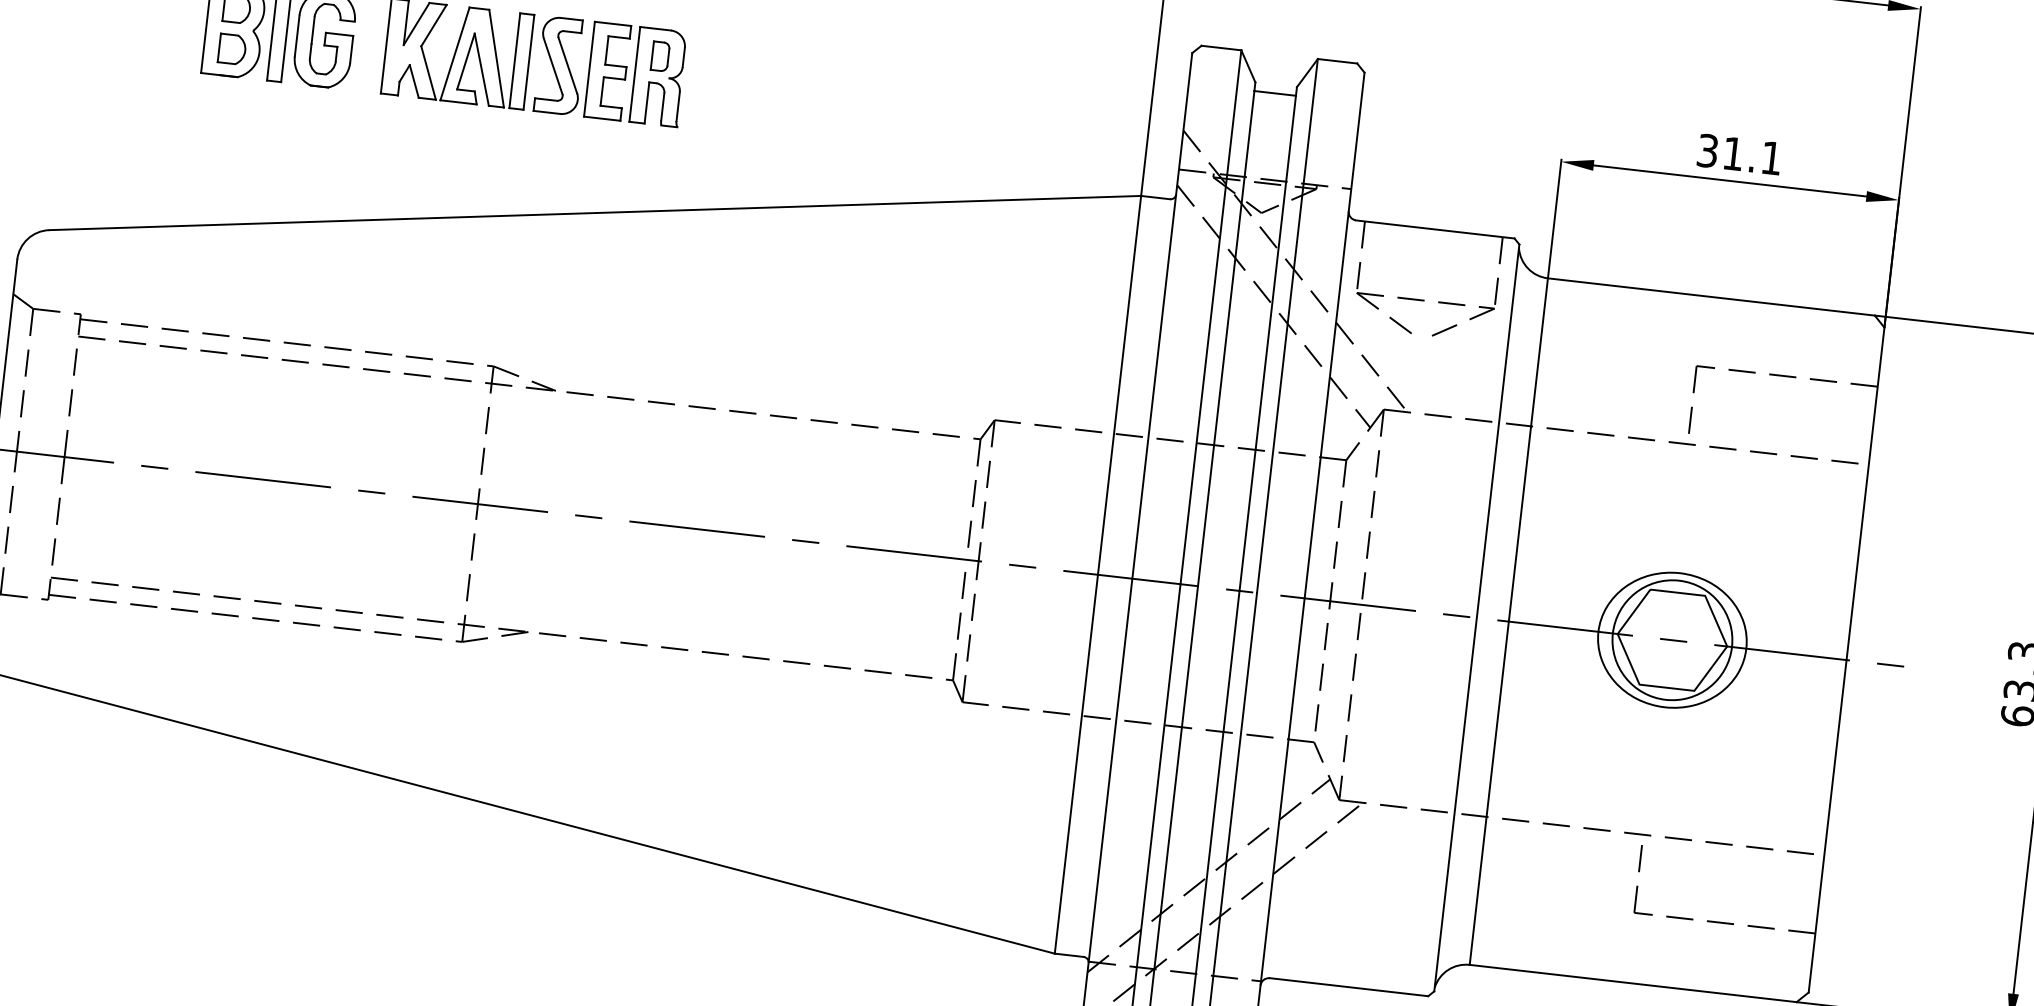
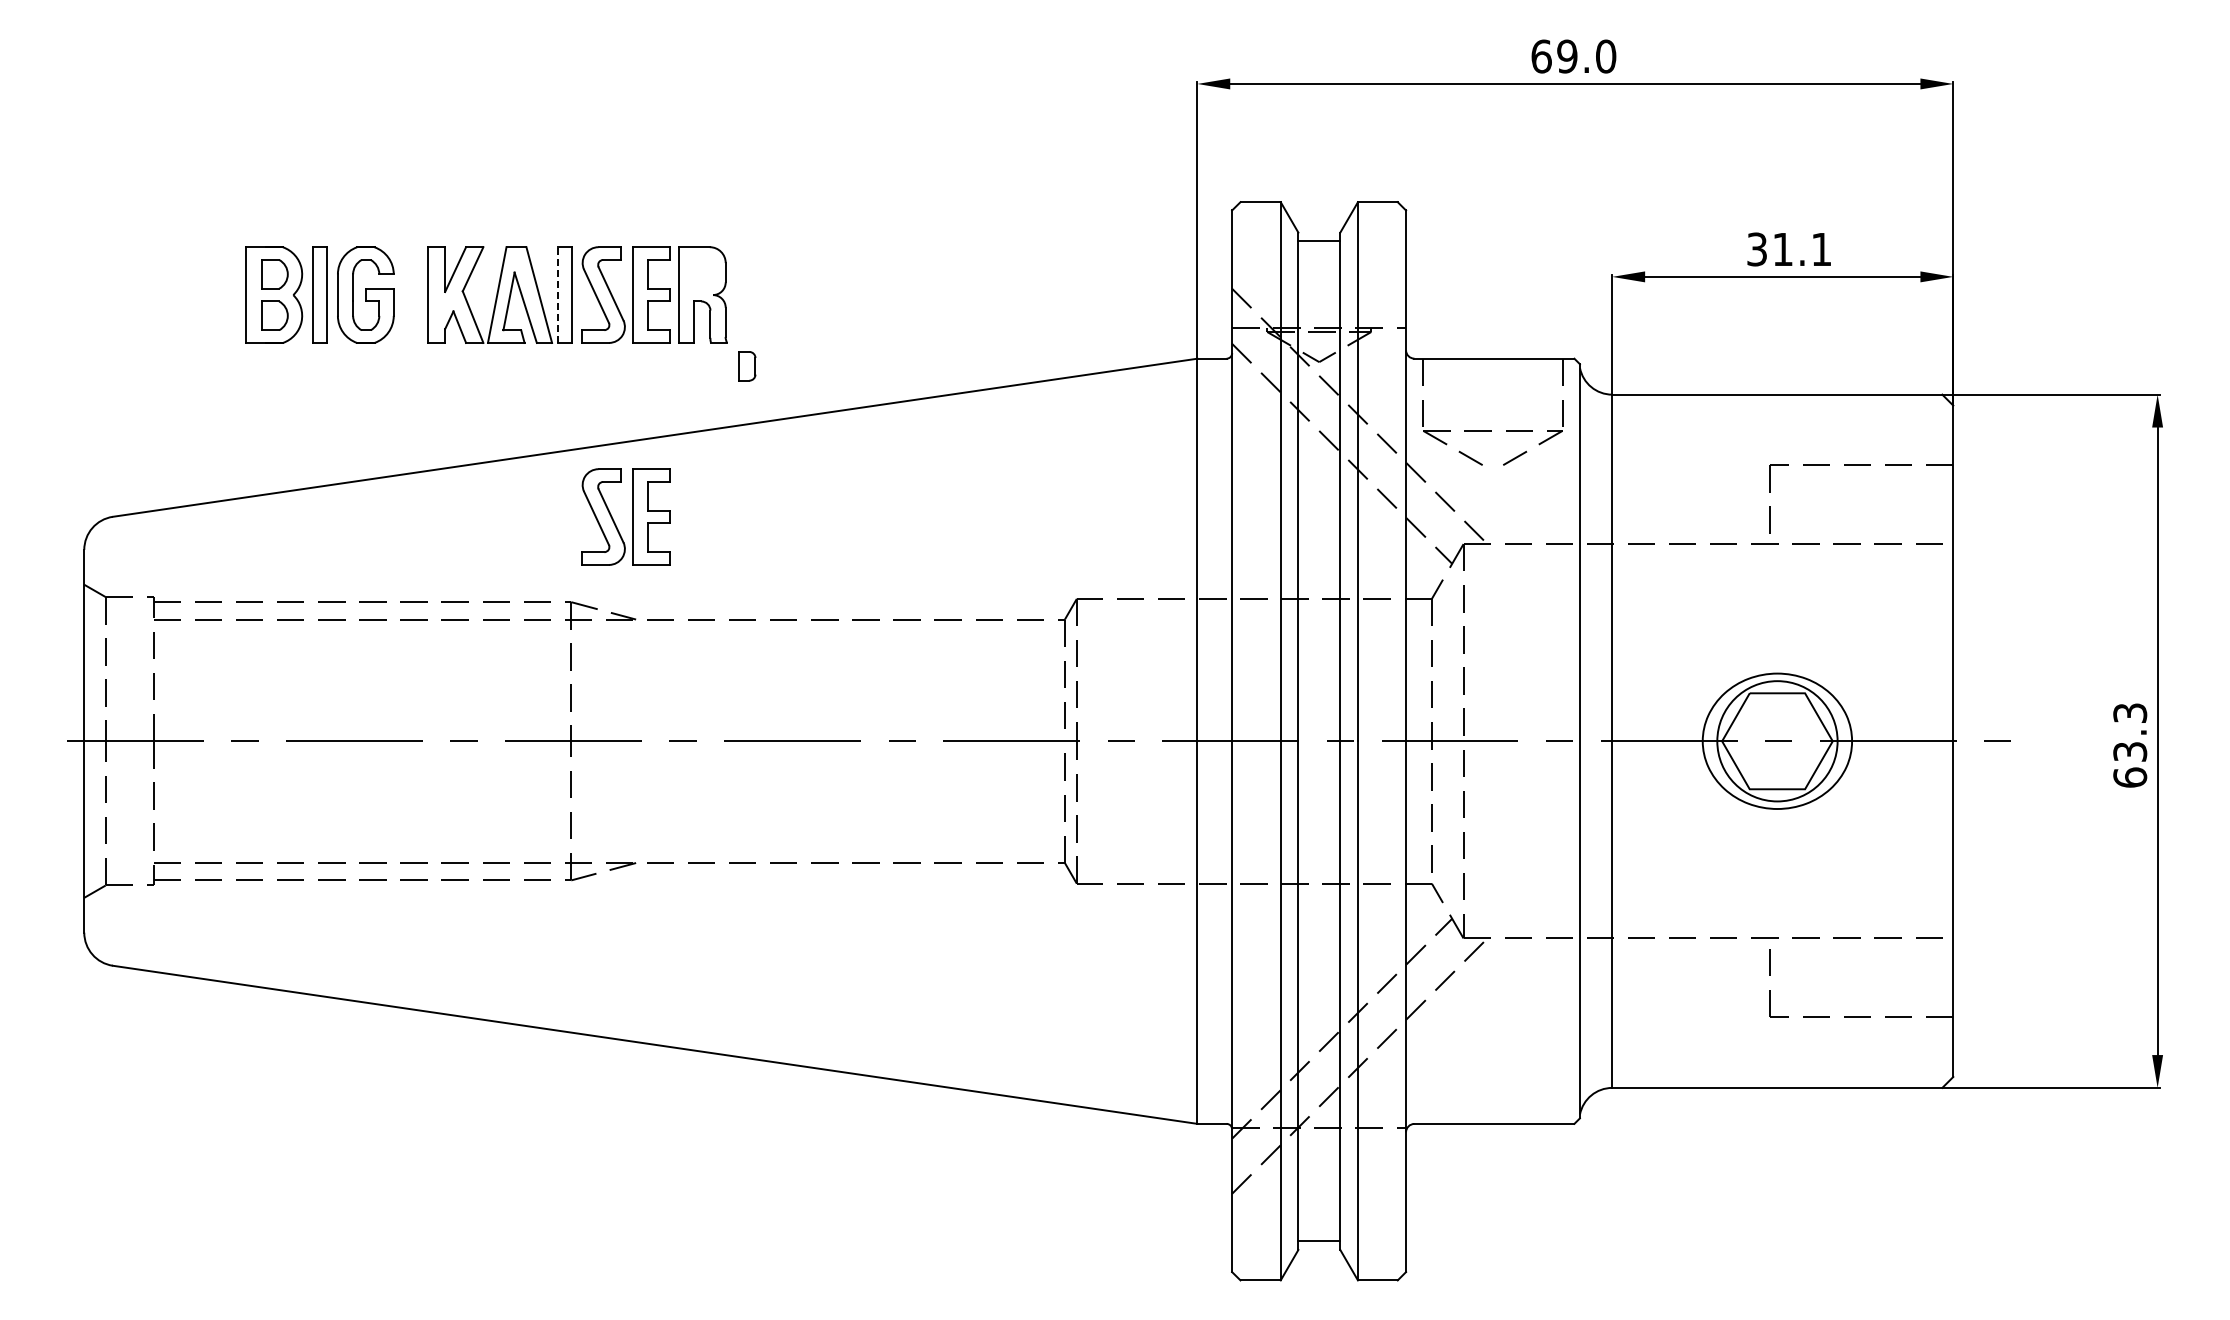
part: (660, 56) -> (747, 366), moved
line: (514, 61) -> (557, 295), solid -> dashed
part: (563, 288) -> (632, 516), added

